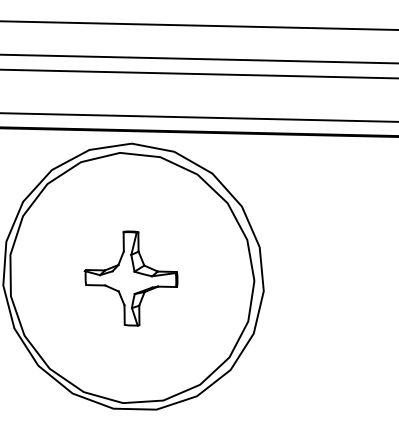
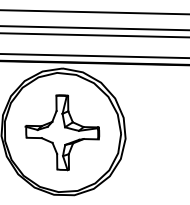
part: (131, 277) -> (62, 132), size x1.67

